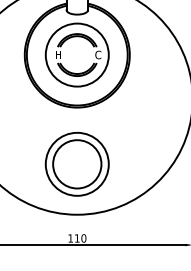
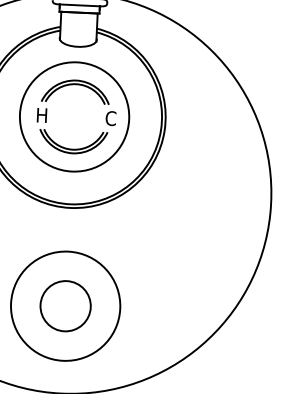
circle: (77, 164) -> (65, 306), size x0.6

